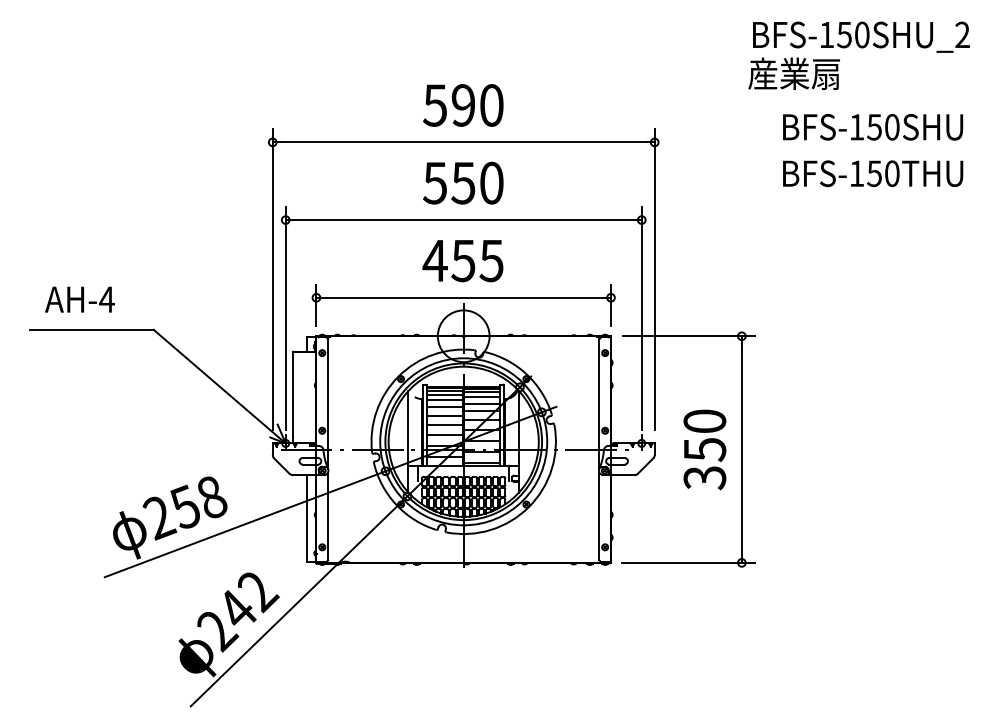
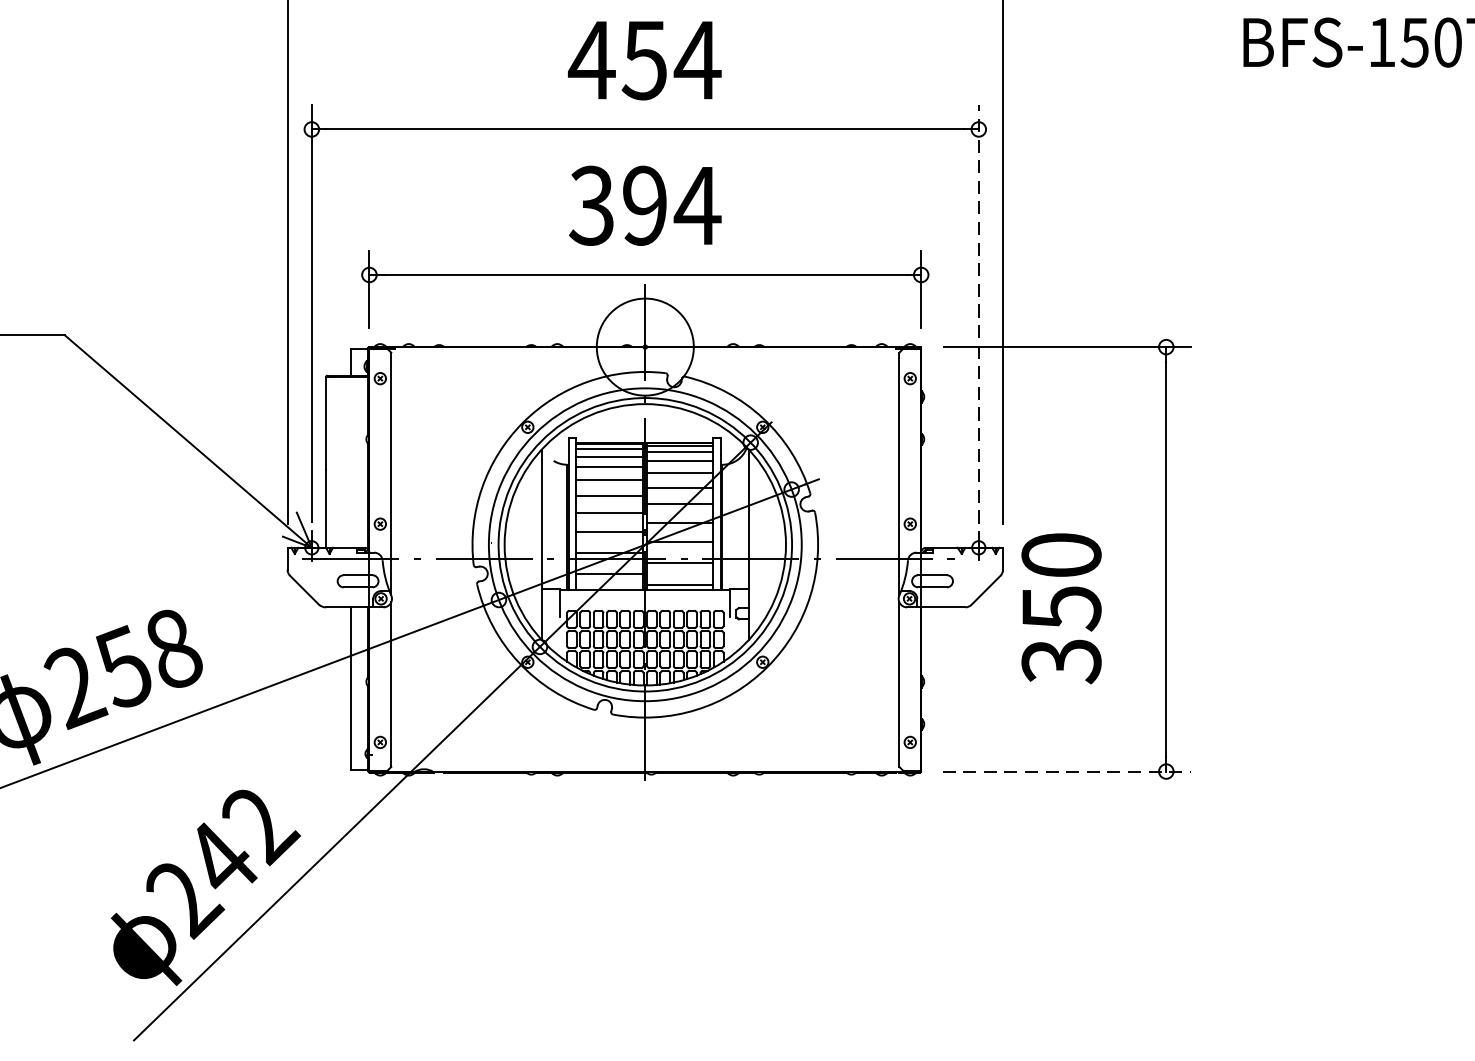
text: (463, 182) -> (644, 59), 550 -> 454
text: (463, 260) -> (644, 205), 455 -> 394
line: (641, 318) -> (978, 313), solid -> dashed
text: (704, 449) -> (1060, 607), moved
line: (689, 562) -> (1068, 770), solid -> dashed

